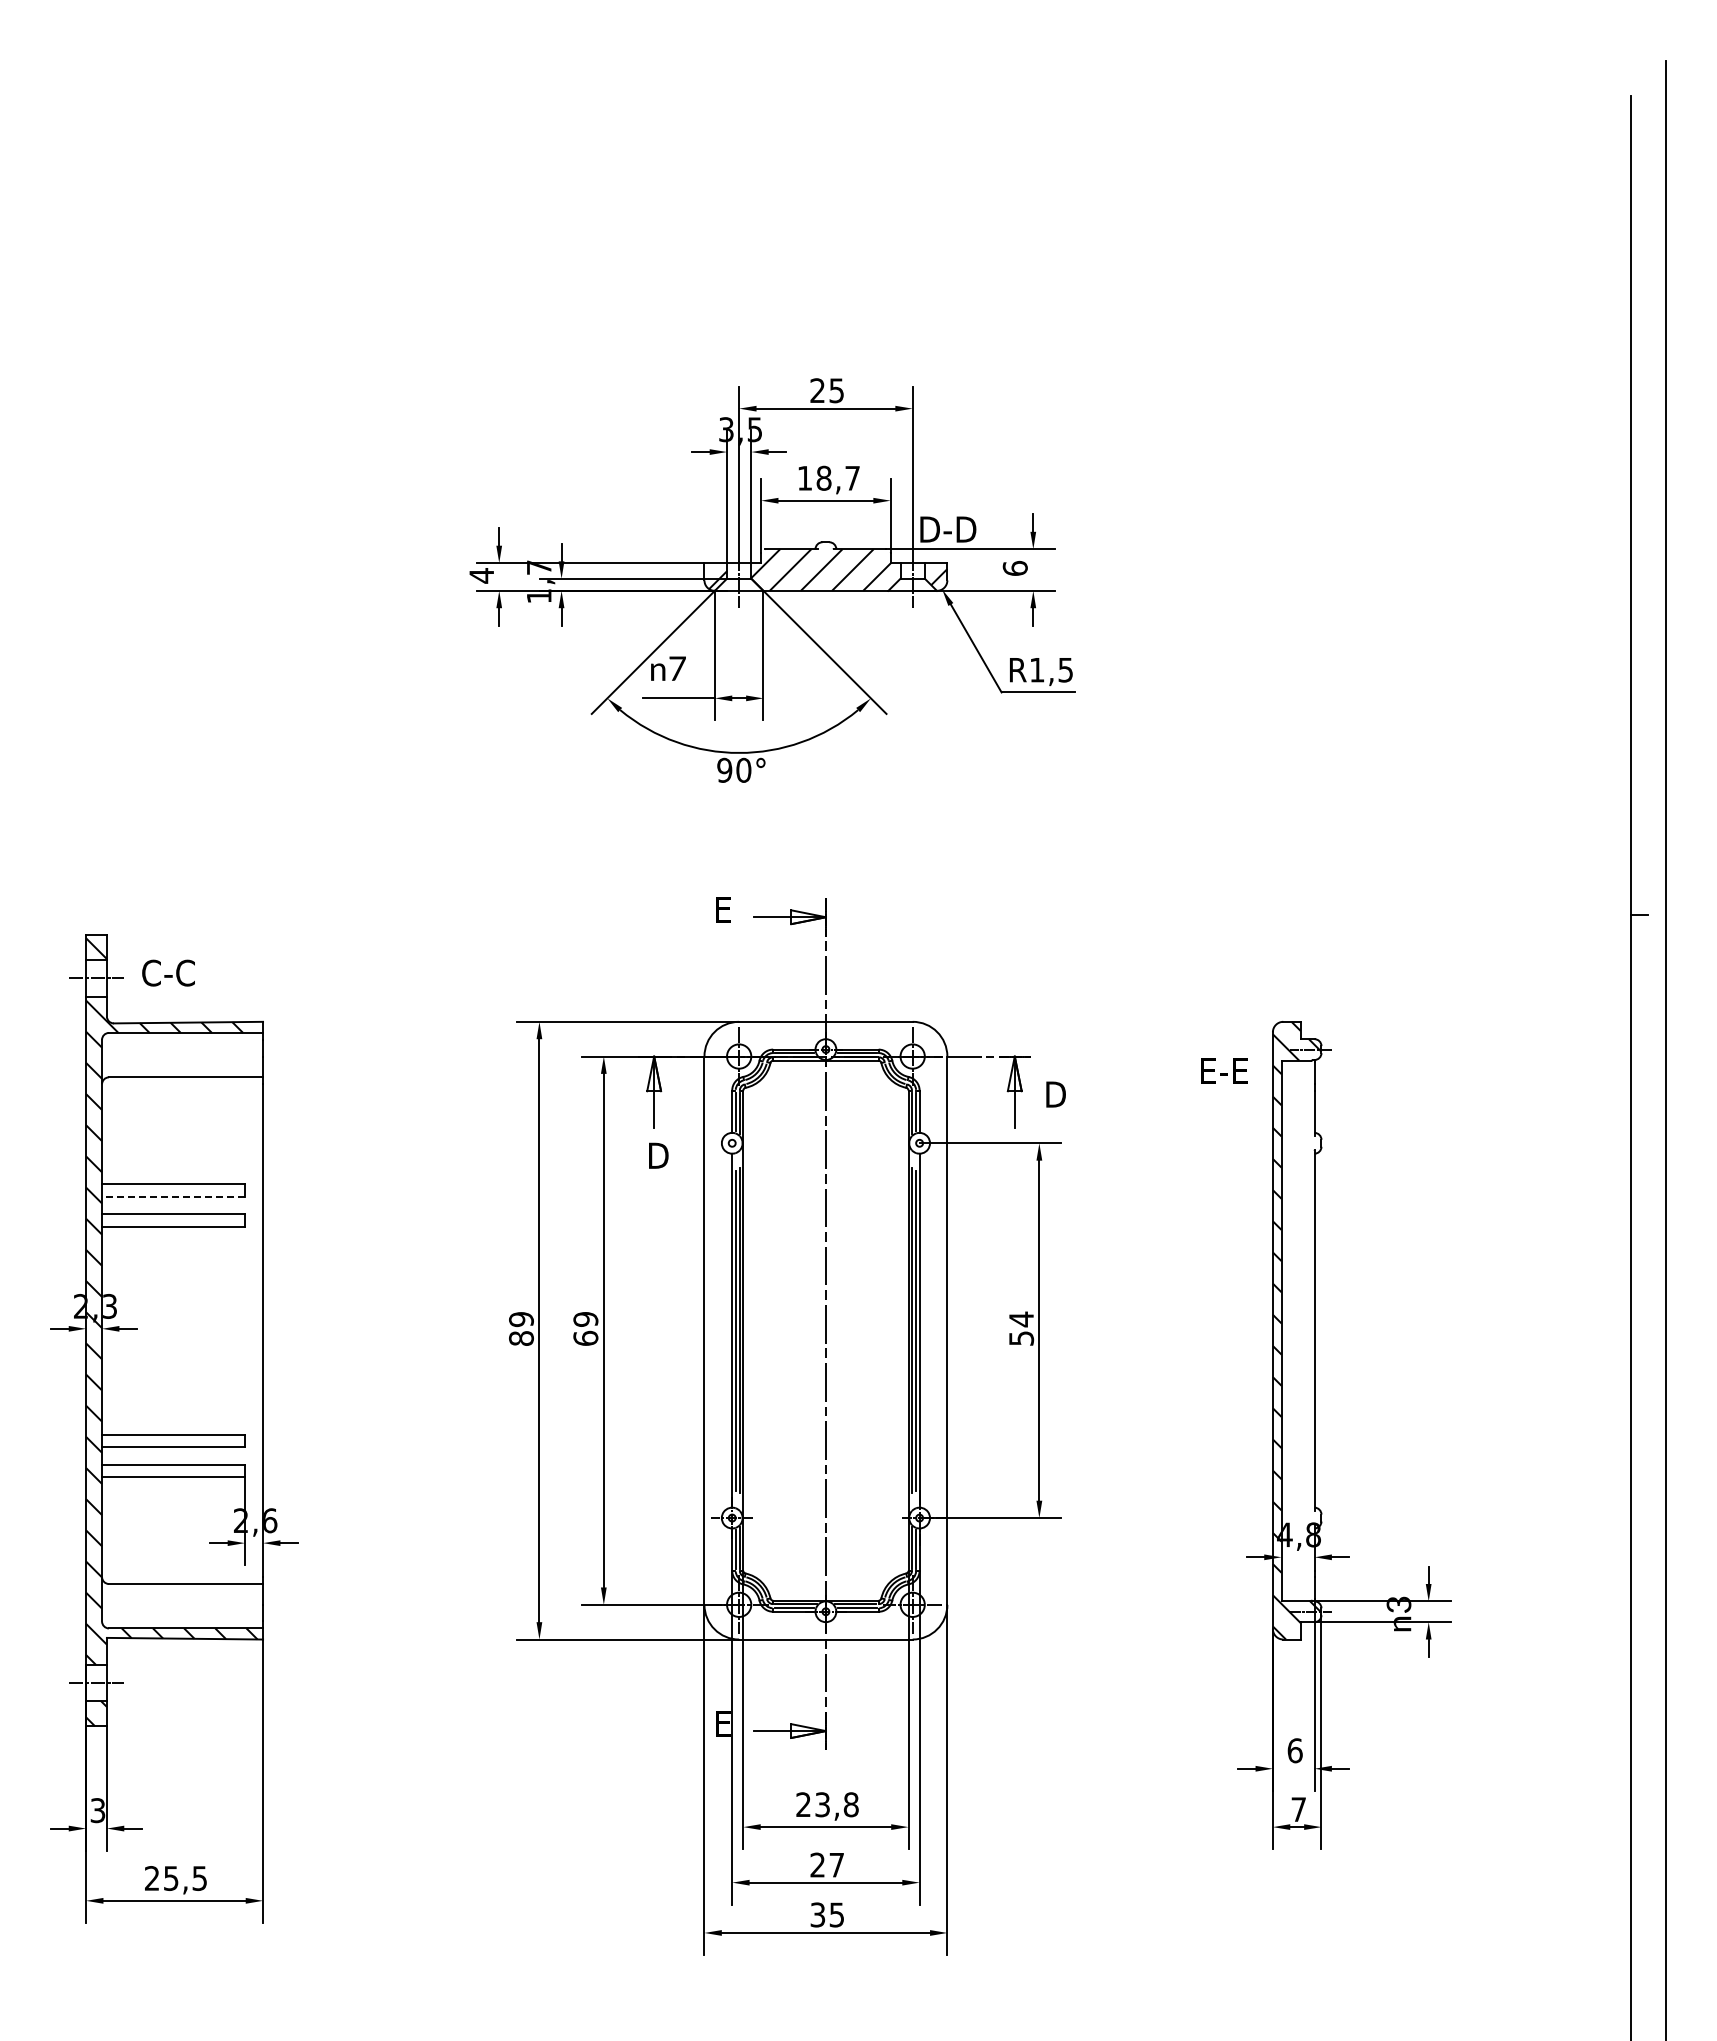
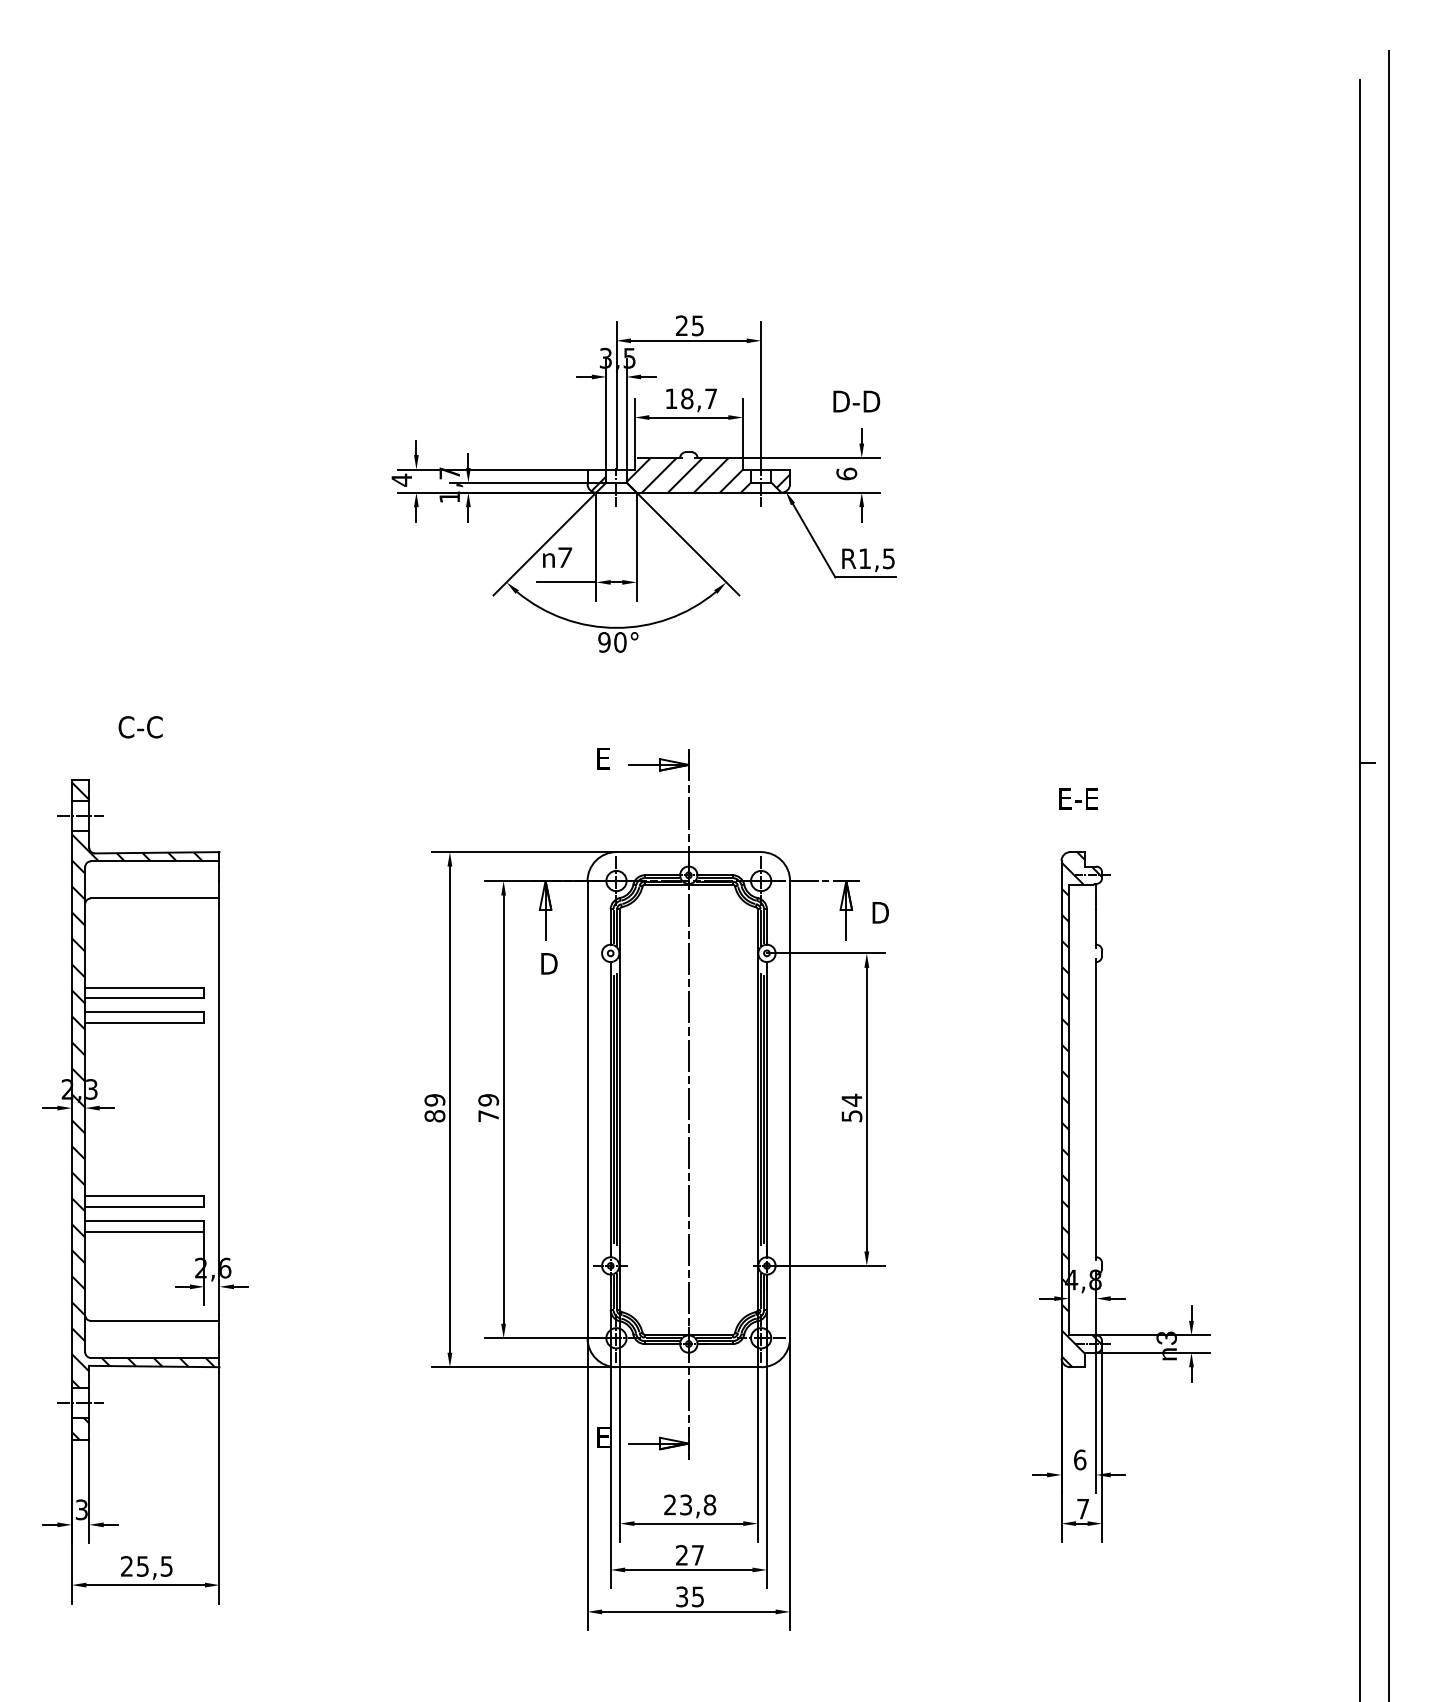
text: (948, 529) -> (856, 401), moved
text: (168, 972) -> (140, 726), moved
text: (1224, 1070) -> (1078, 798), moved
line: (173, 1196) -> (144, 997), dashed -> solid
text: (585, 1337) -> (488, 1115), 69 -> 79

